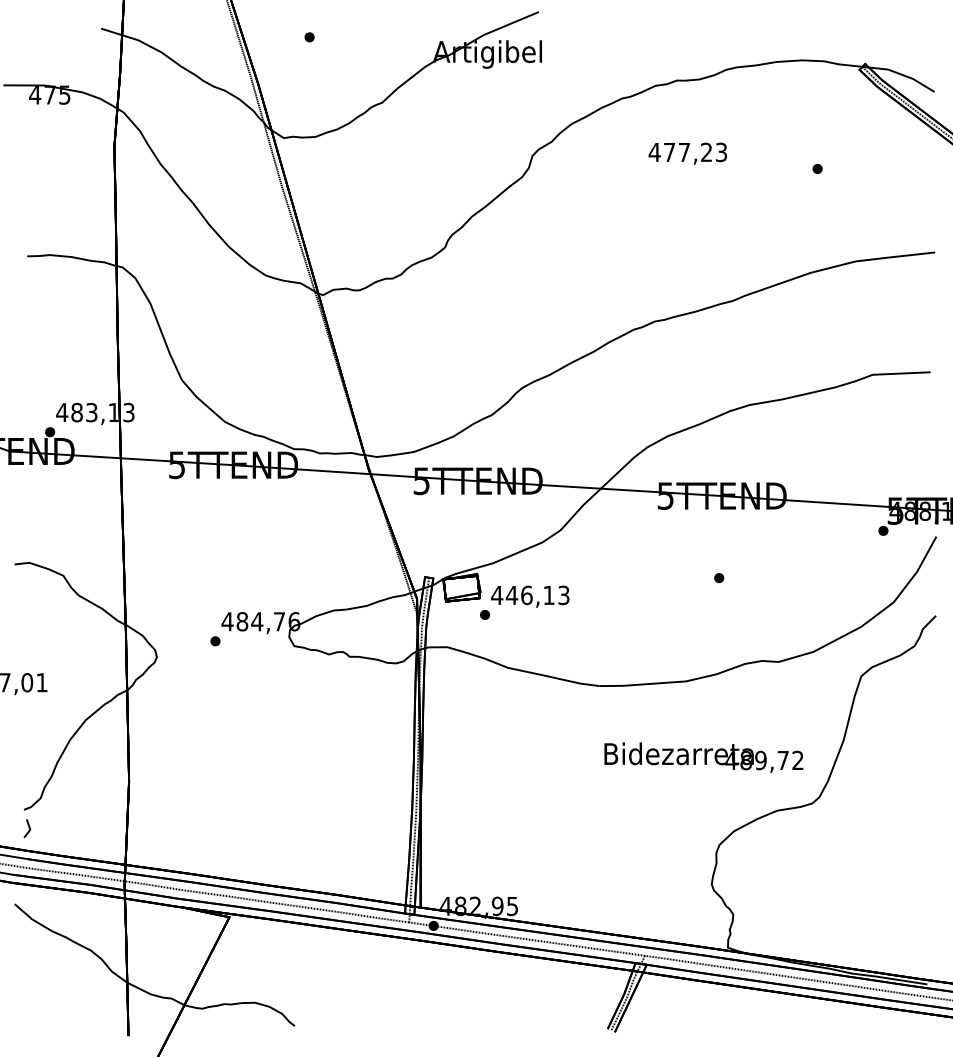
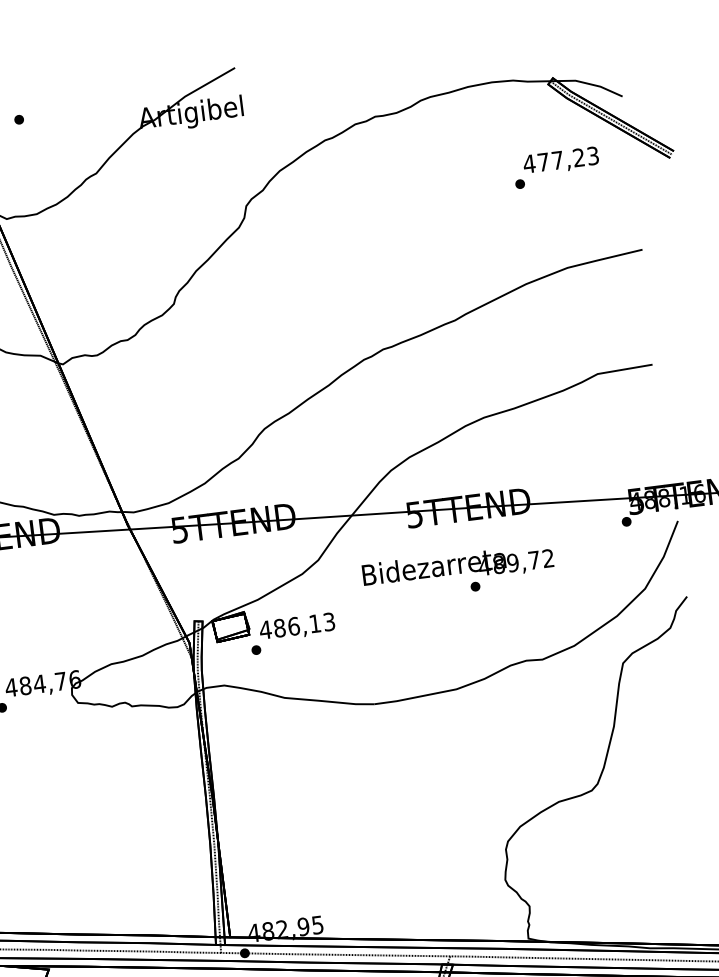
text: (687, 153) -> (560, 161), moved
text: (511, 595) -> (279, 628), 446,13 -> 486,13
text: (703, 757) -> (457, 567), moved

